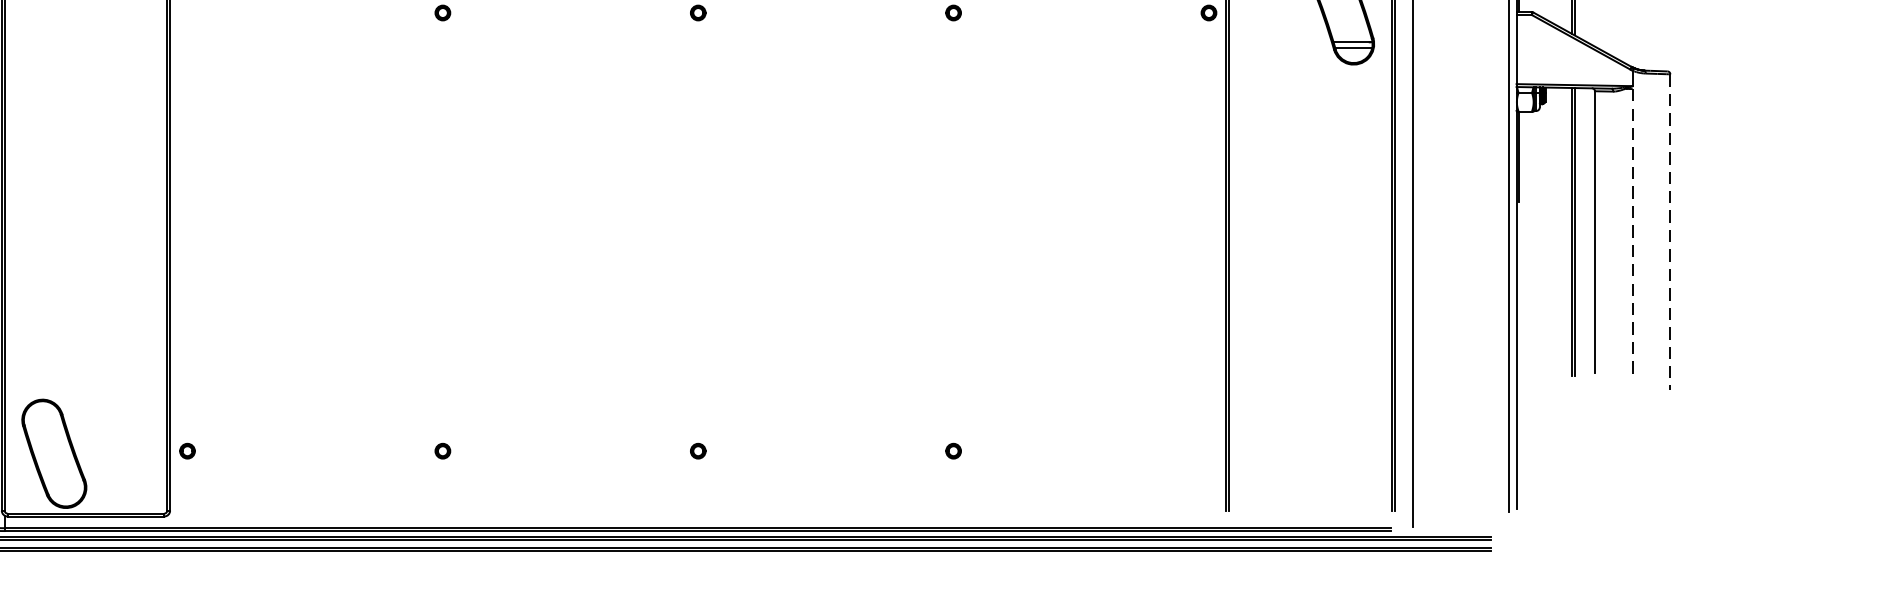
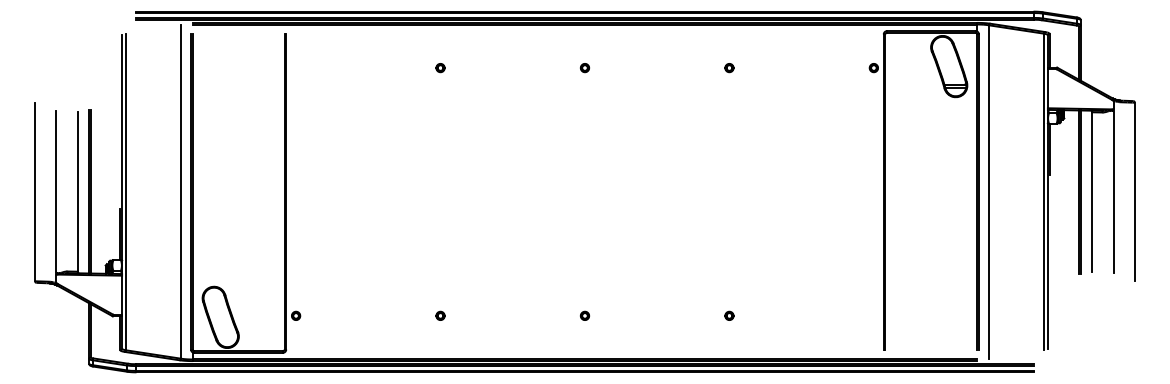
line: (1632, 233) -> (1113, 192), dashed -> solid
line: (1669, 233) -> (1134, 192), dashed -> solid

